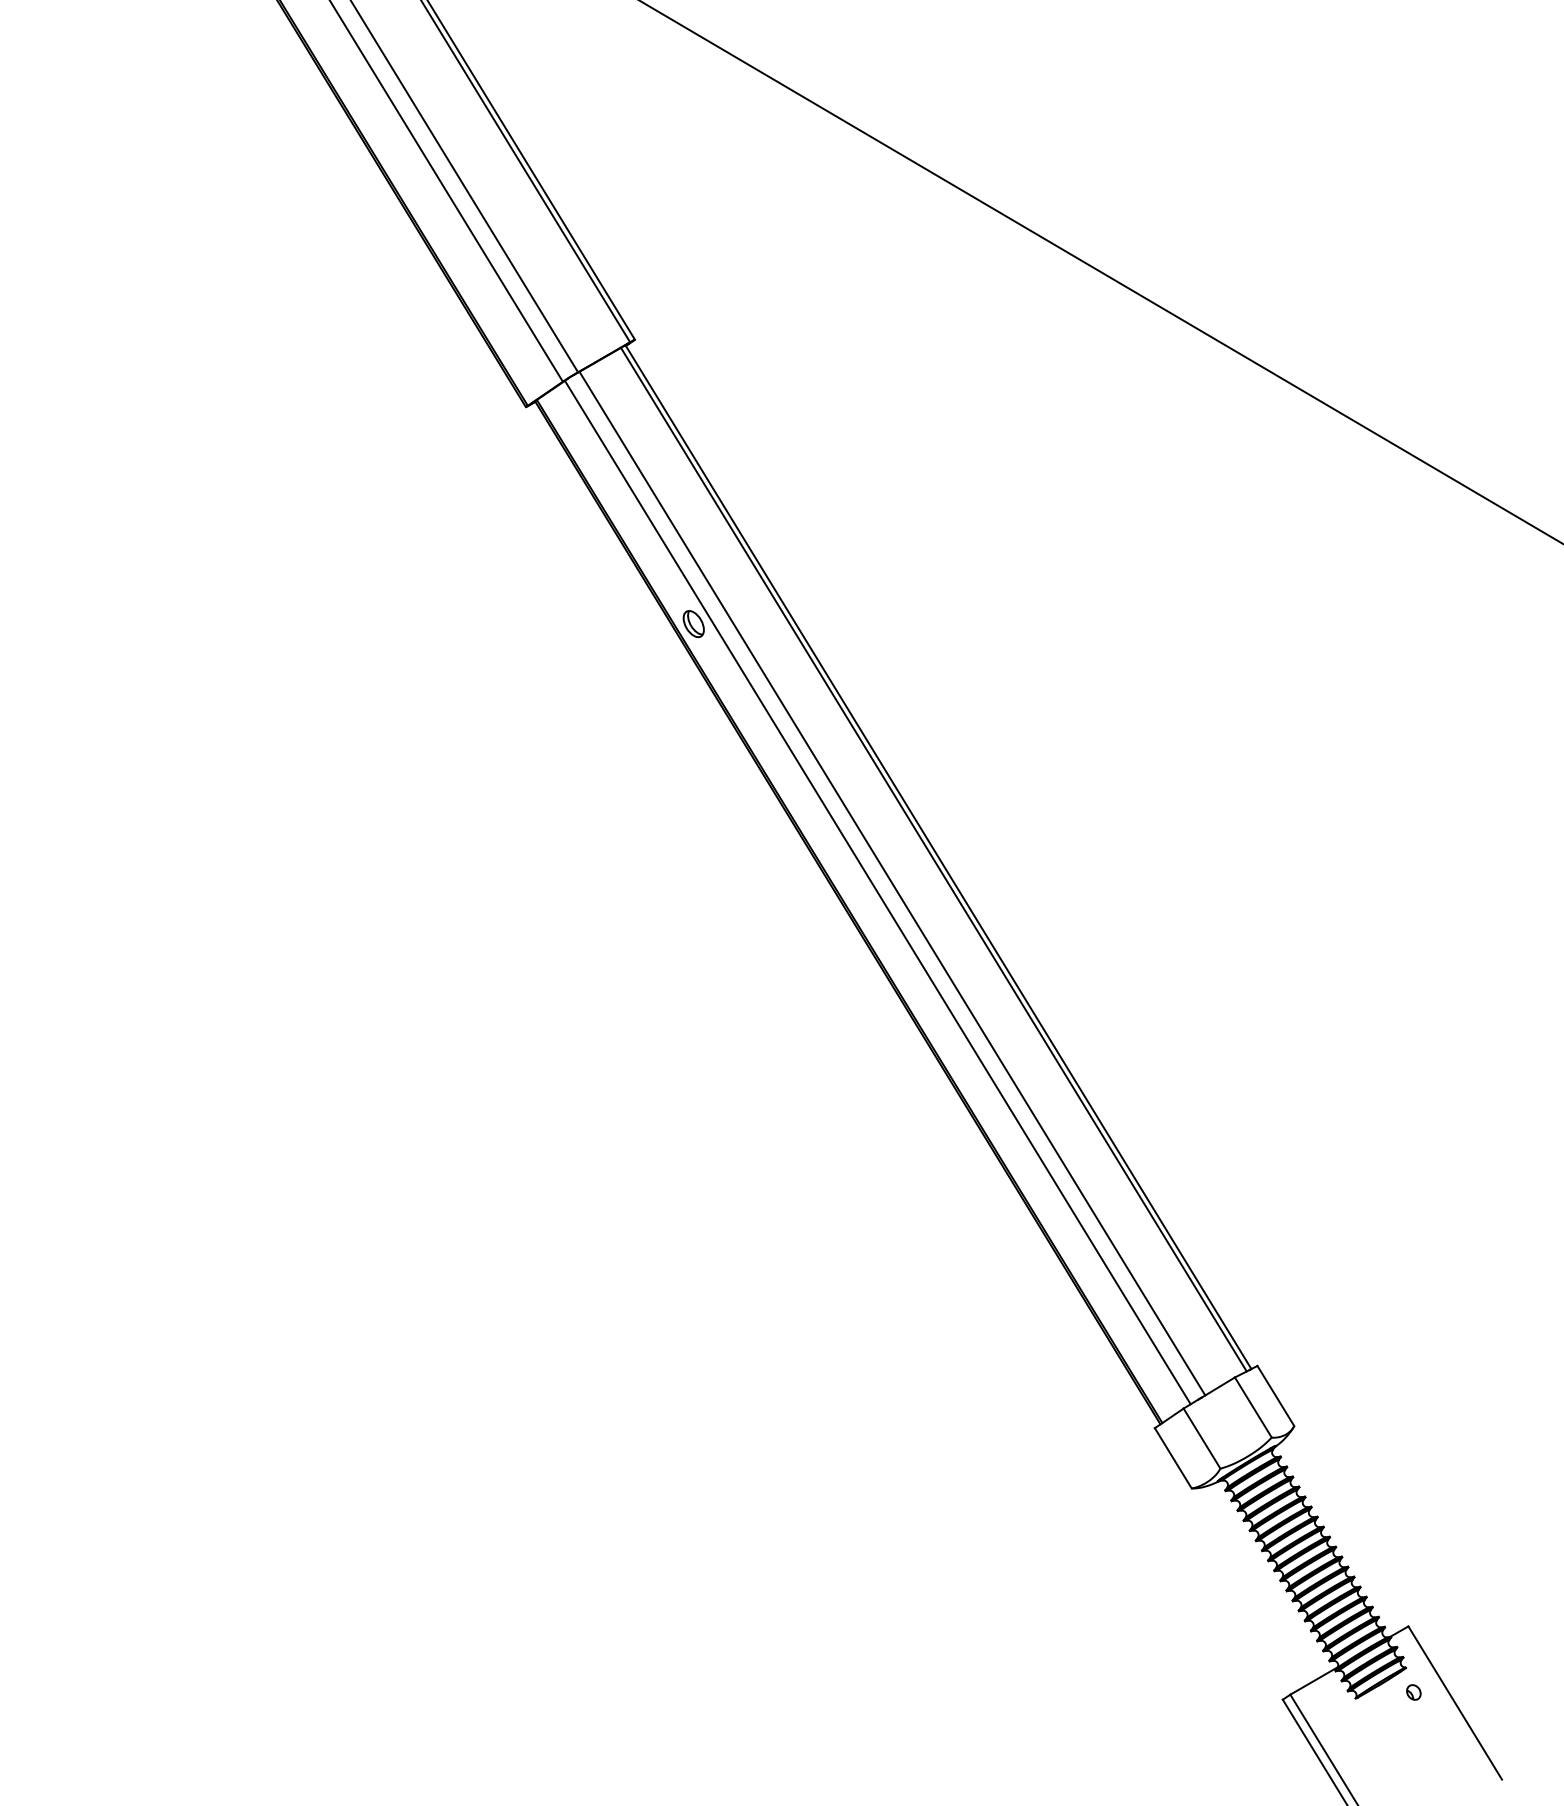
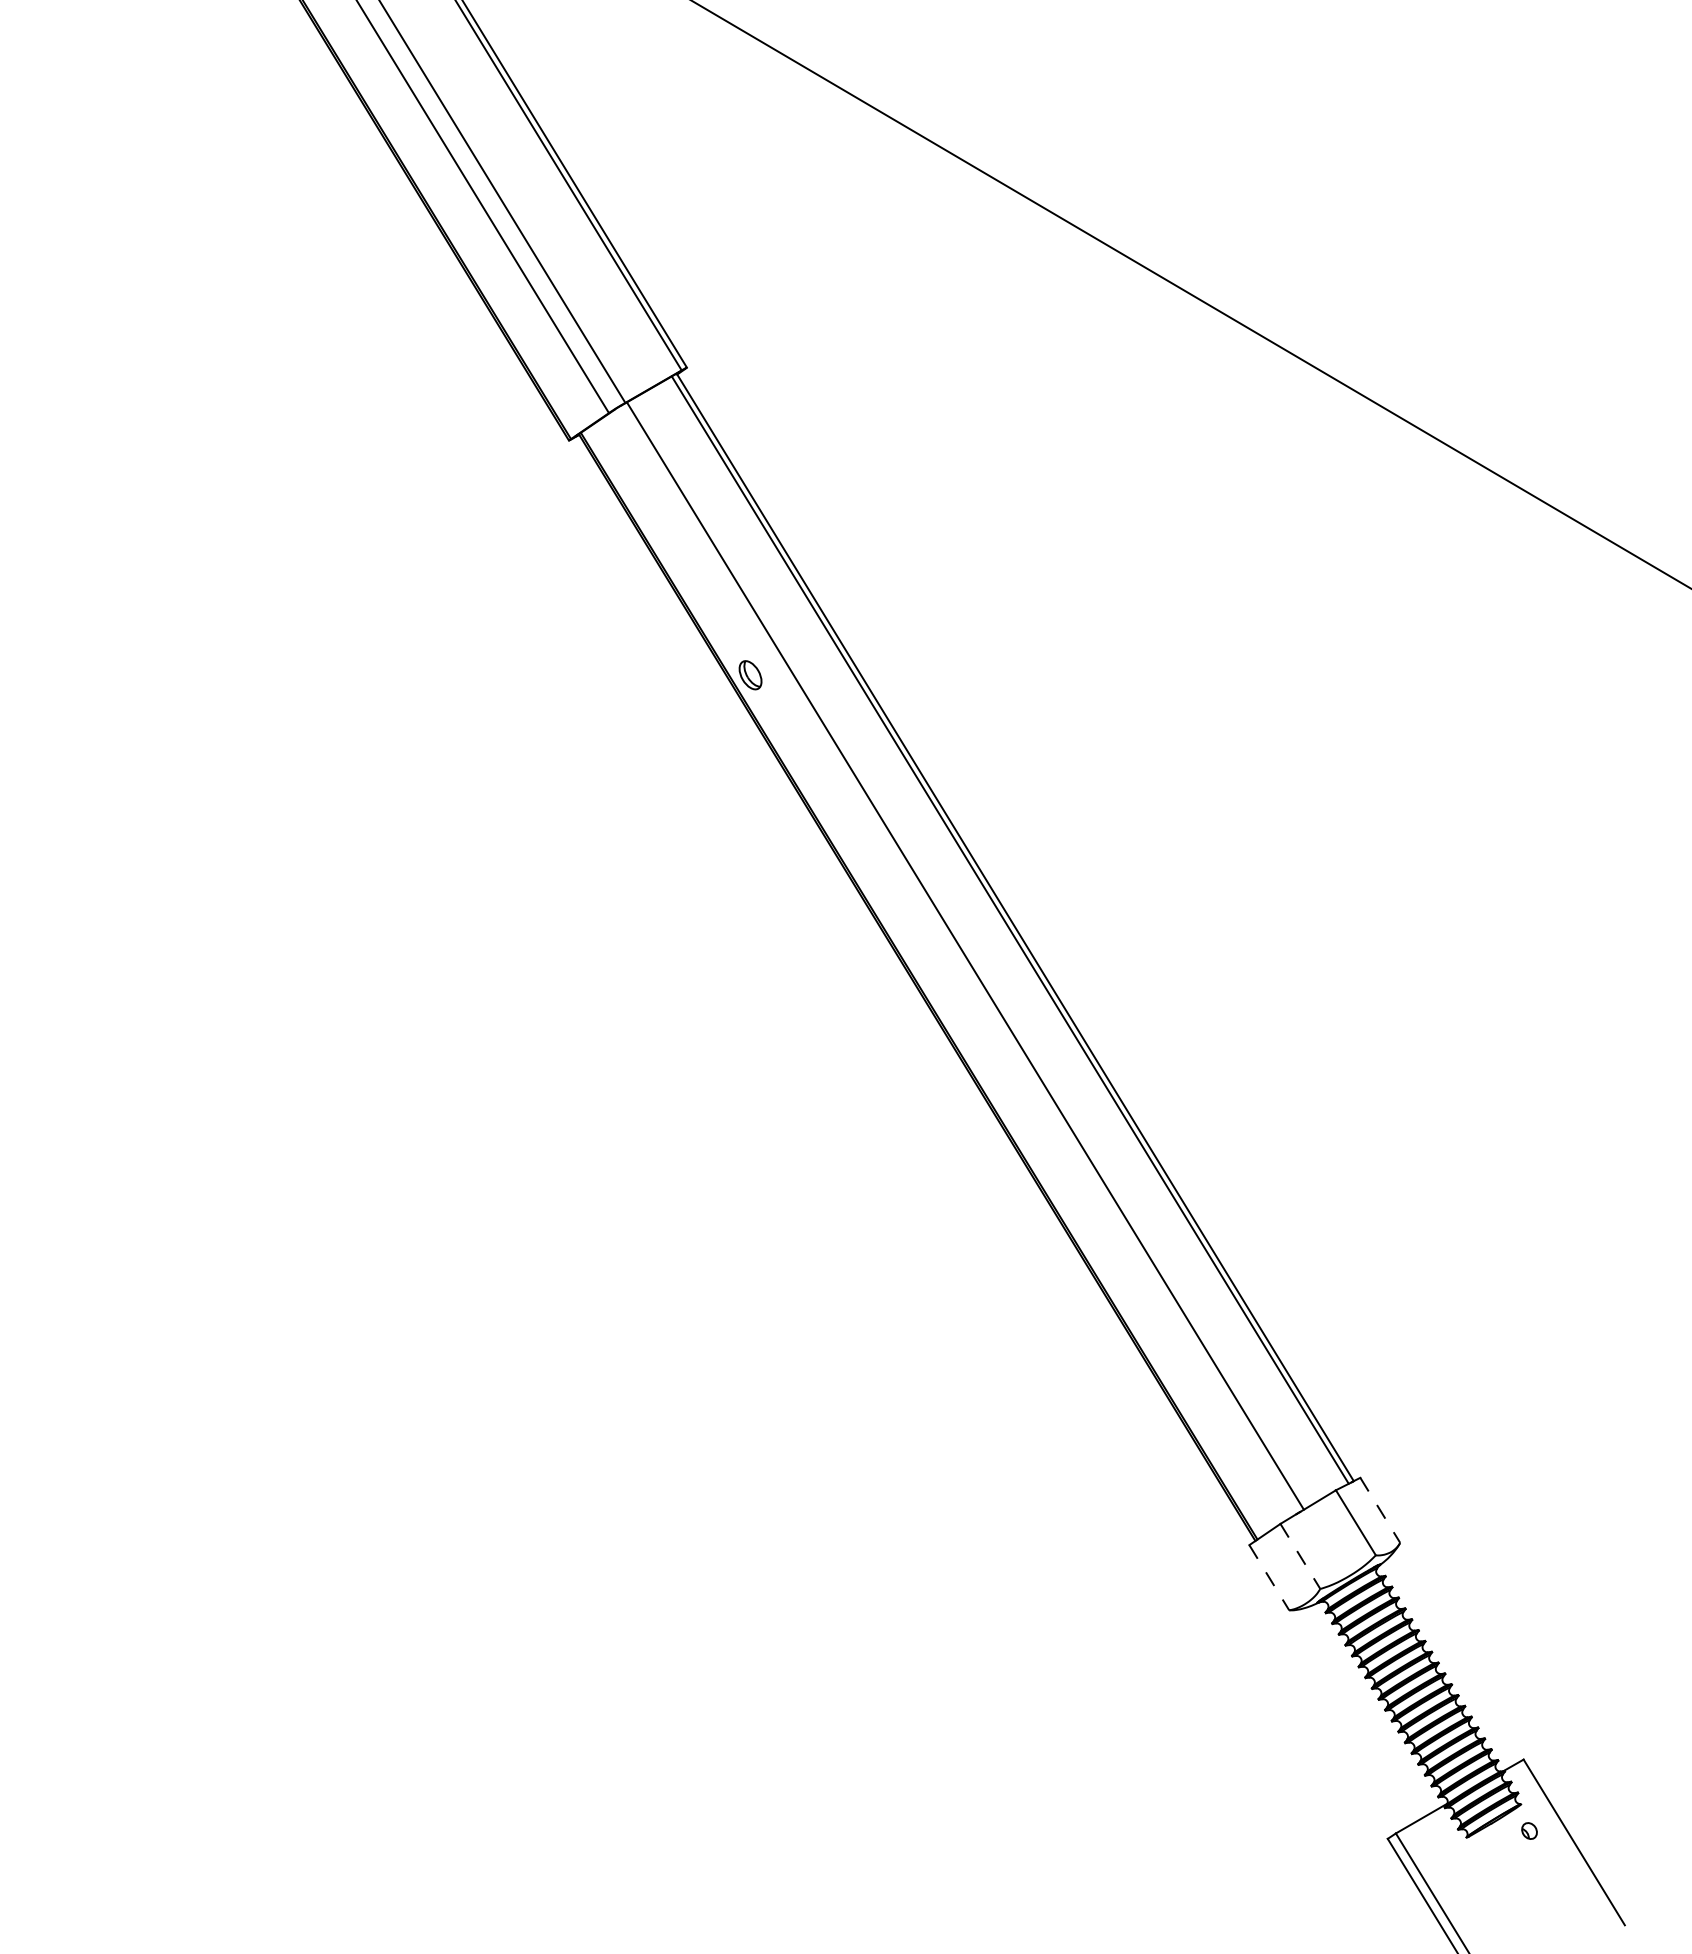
line: (877, 892) -> (949, 965), removed
line: (1276, 1396) -> (1380, 1510), solid -> dashed
line: (1202, 1438) -> (1300, 1556), solid -> dashed
line: (1173, 1459) -> (1269, 1578), solid -> dashed

